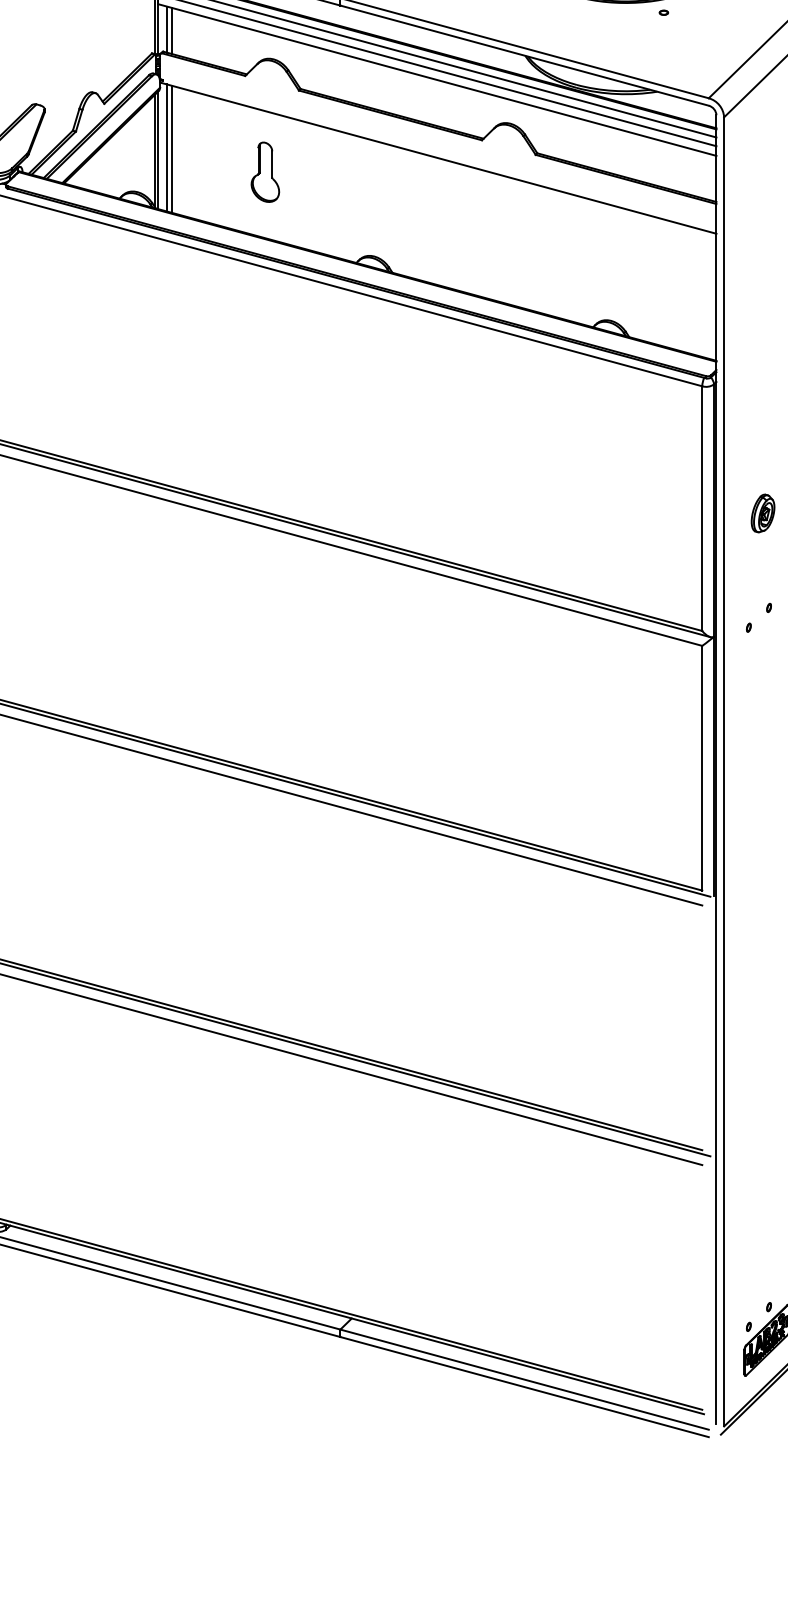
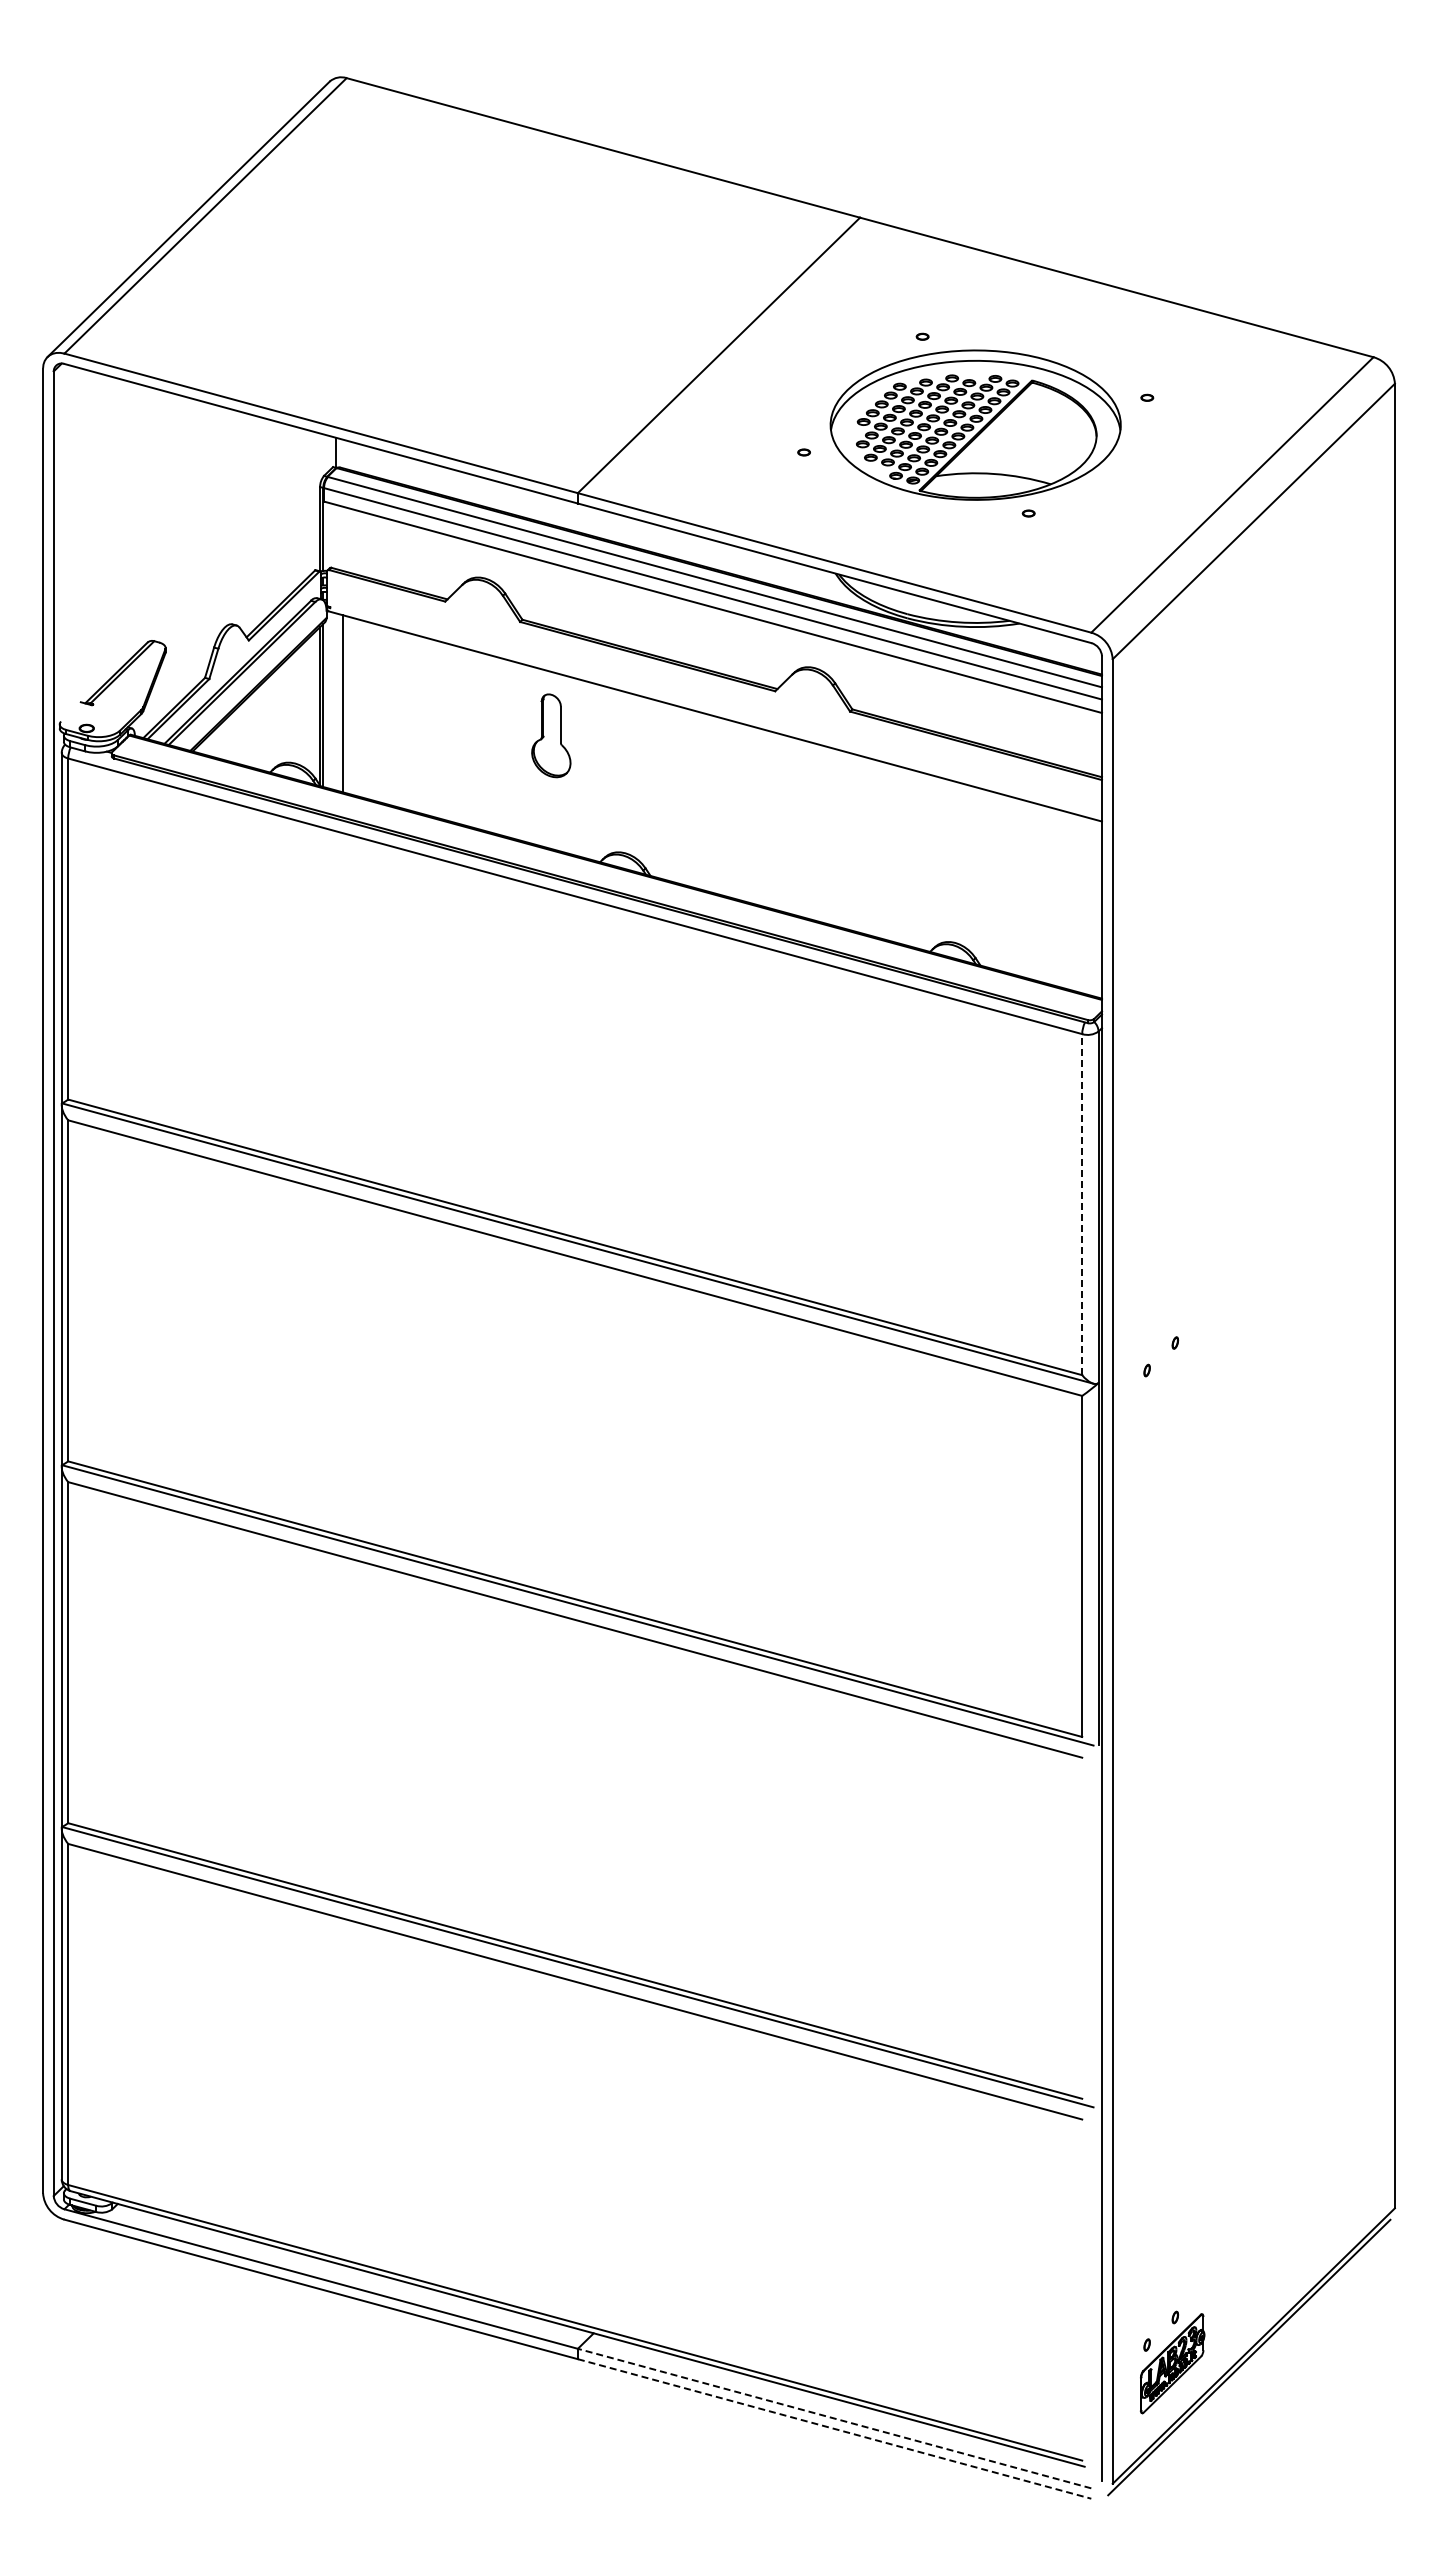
line: (167, 29) -> (336, 536), removed
line: (171, 30) -> (342, 538), removed
line: (167, 147) -> (336, 701), removed
part: (265, 172) -> (551, 735), moved
line: (702, 508) -> (1082, 1204), solid -> dashed
part: (762, 513) -> (1166, 1211), removed
line: (524, 1379) -> (834, 2418), solid -> dashed
line: (525, 1387) -> (835, 2429), solid -> dashed

